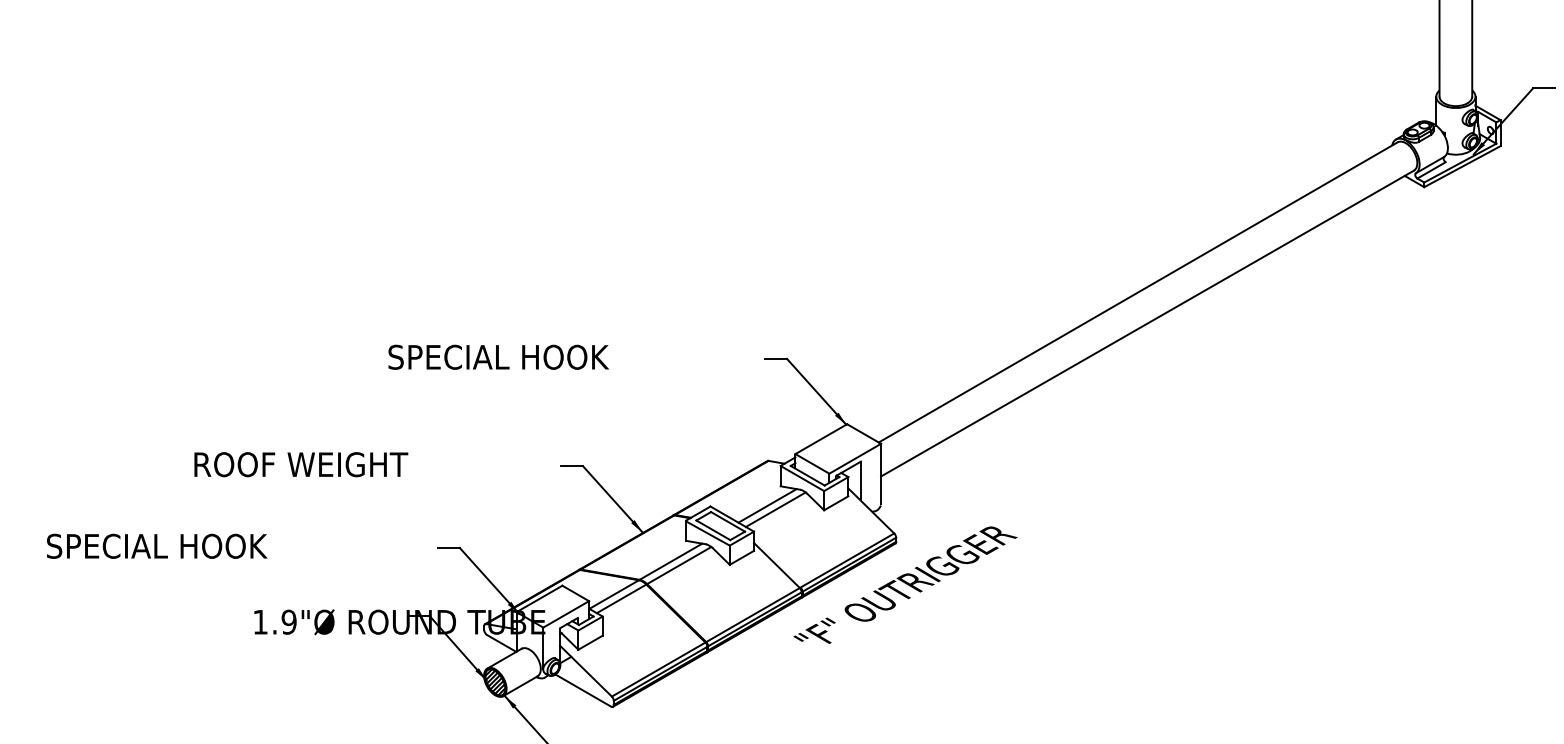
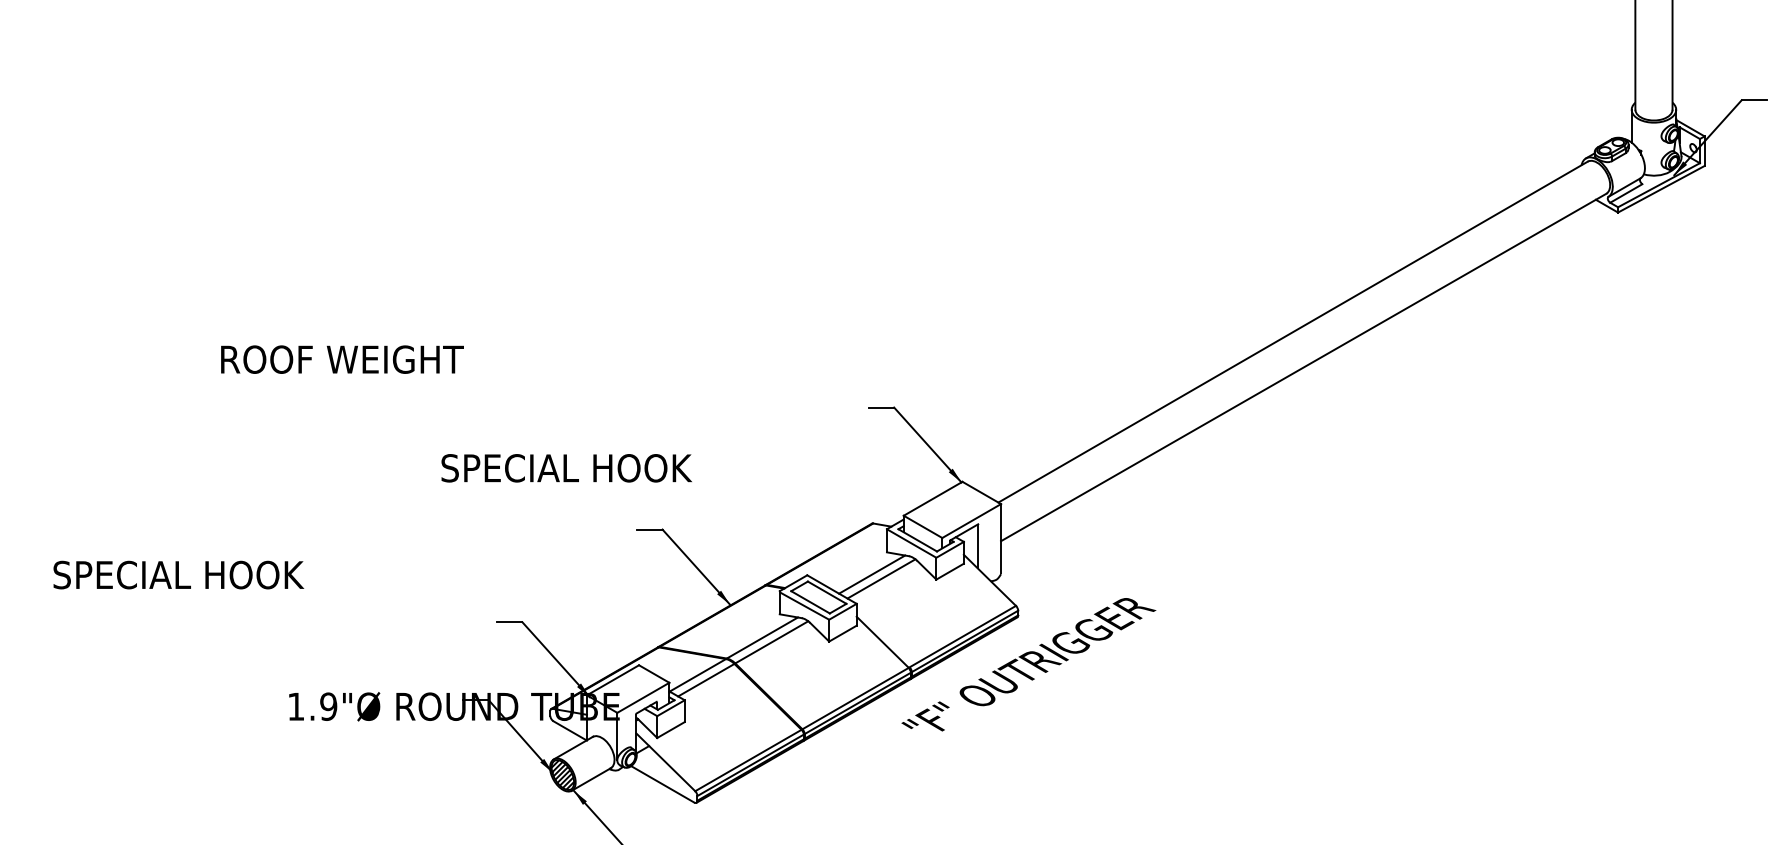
text: (498, 356) -> (566, 467), moved
text: (301, 464) -> (342, 359), moved
text: (157, 545) -> (179, 574), moved

